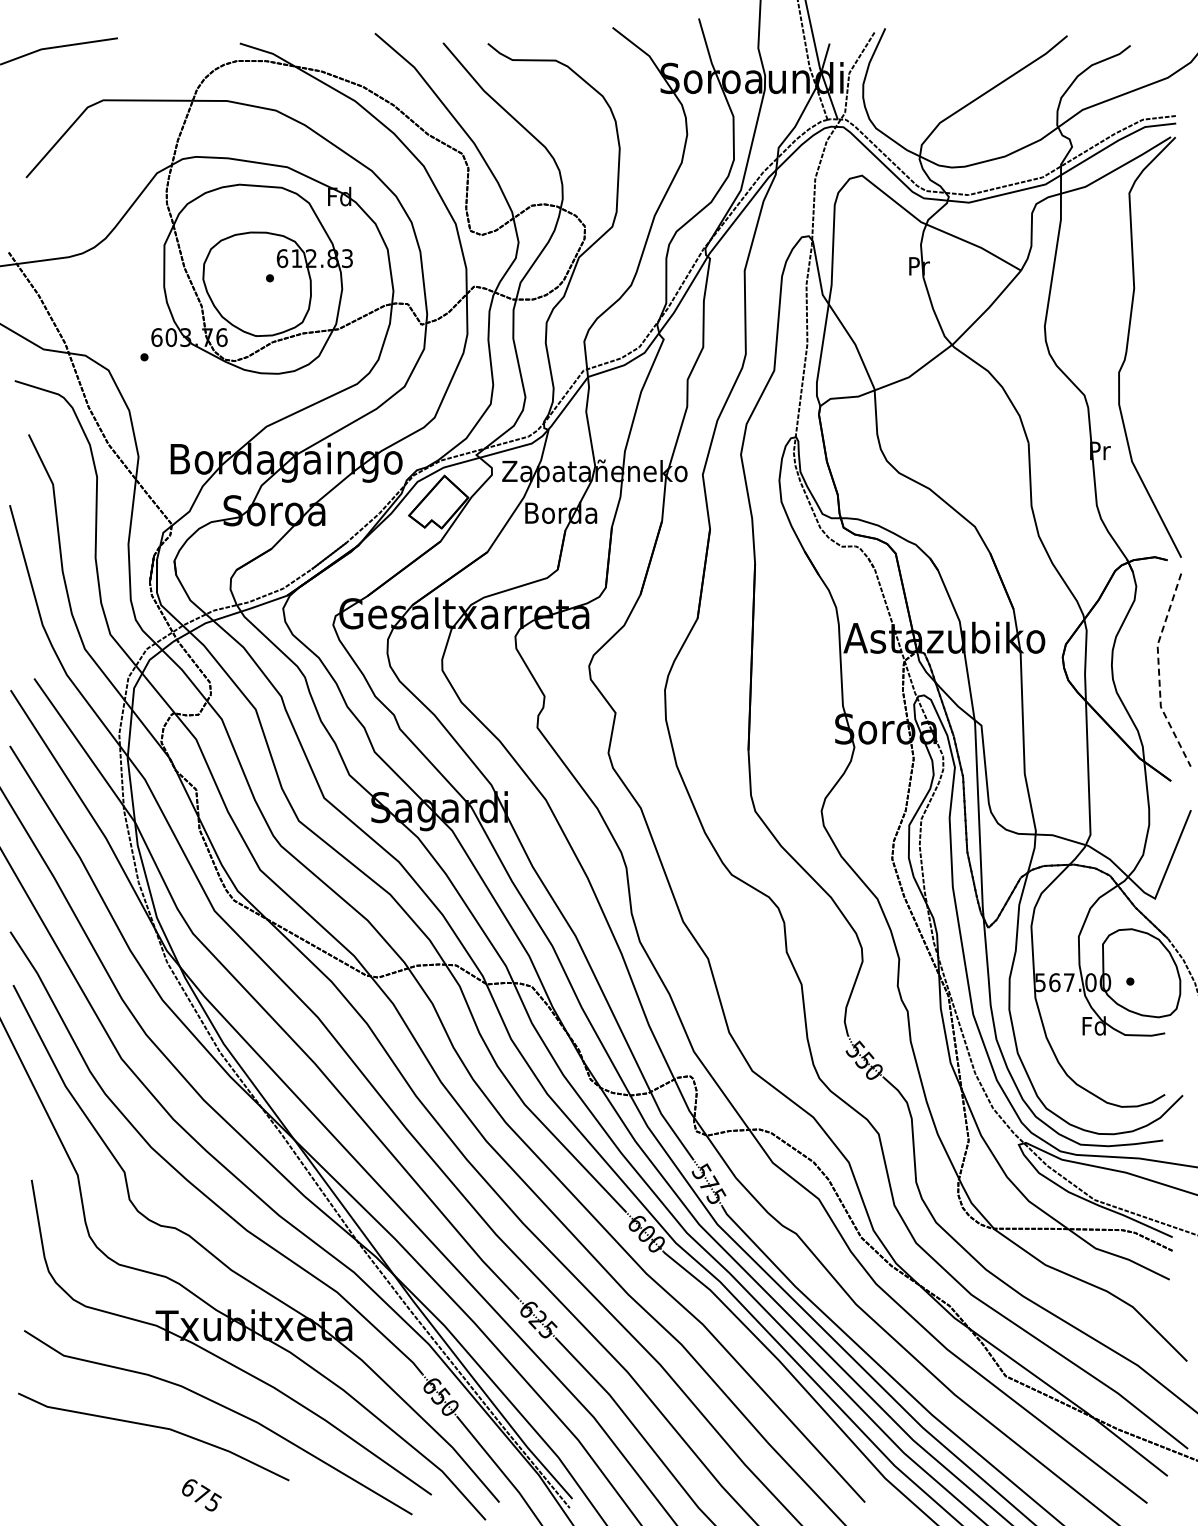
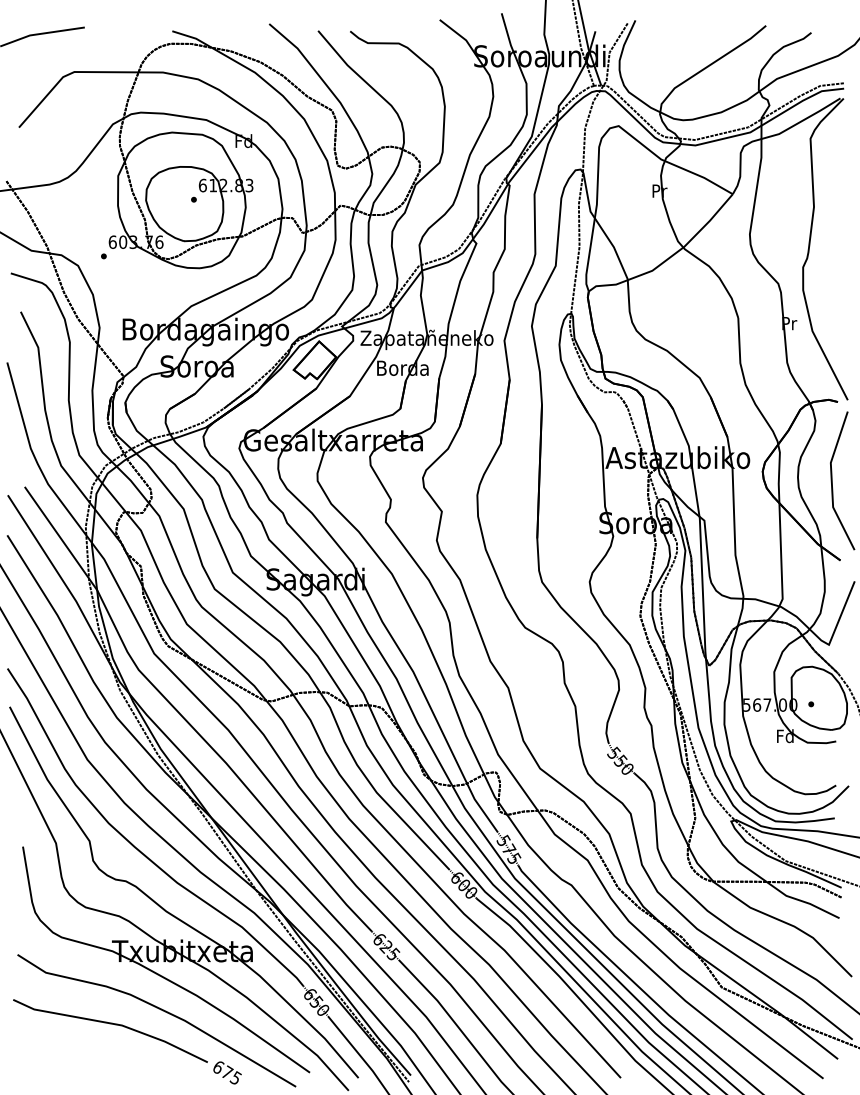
line: (1159, 672) -> (832, 482), dashed -> solid
text: (201, 1495) -> (227, 1073), moved

